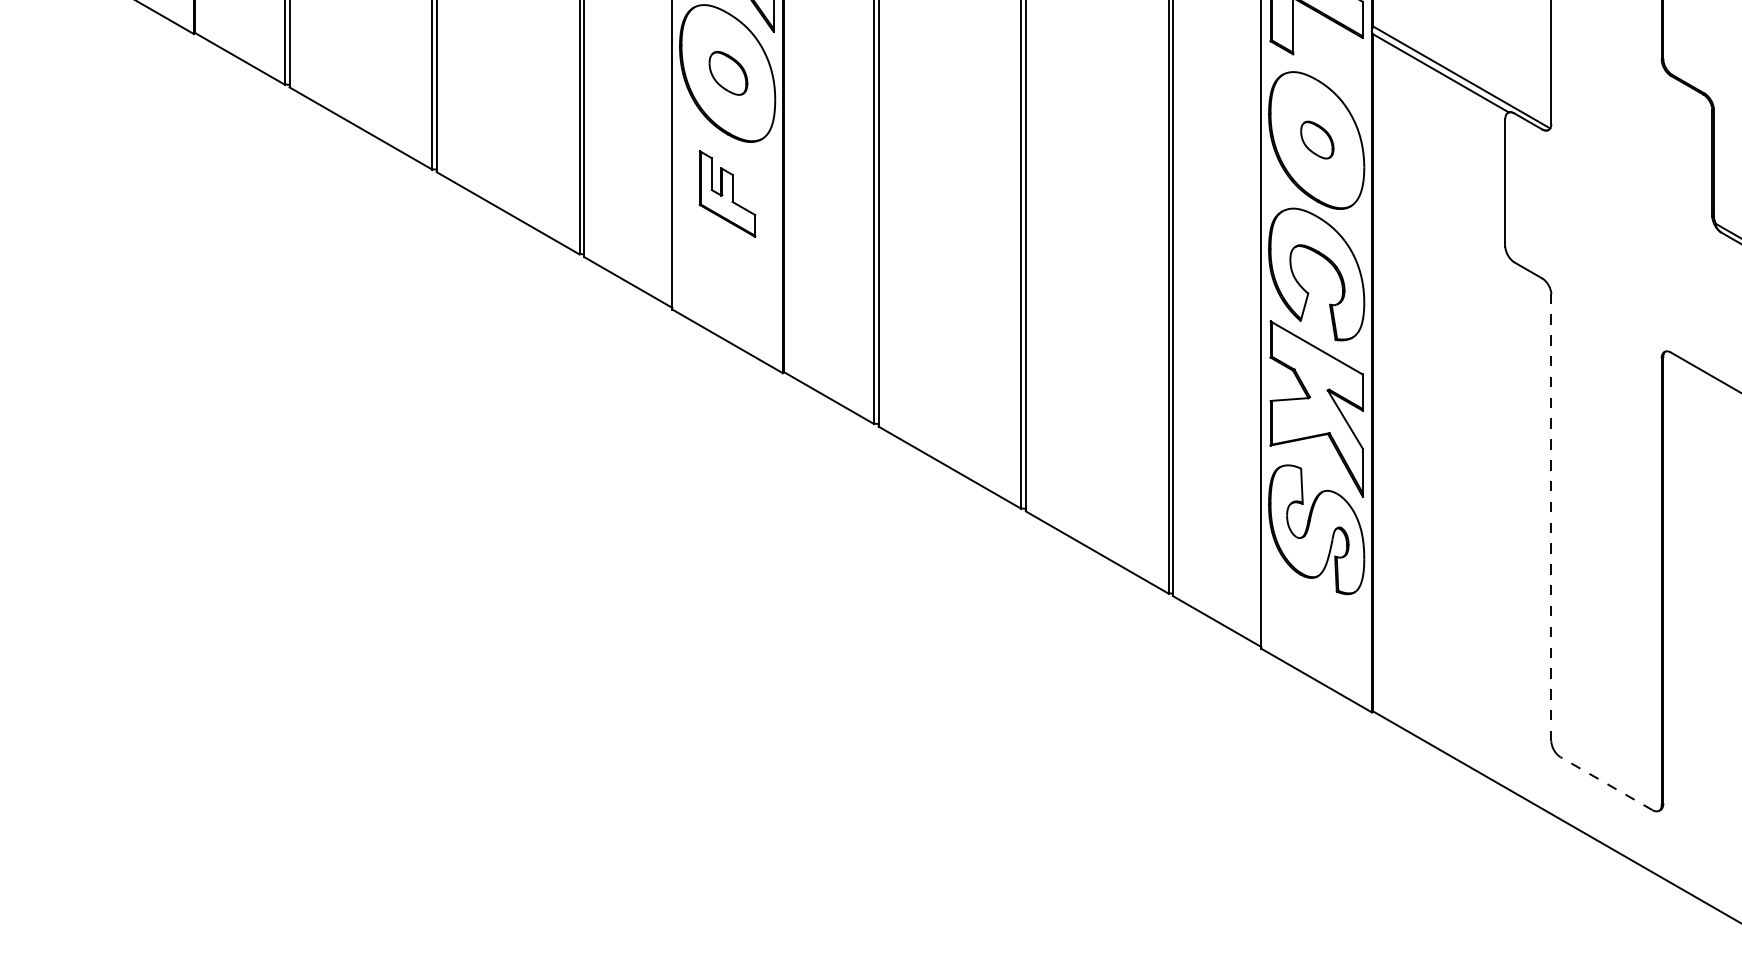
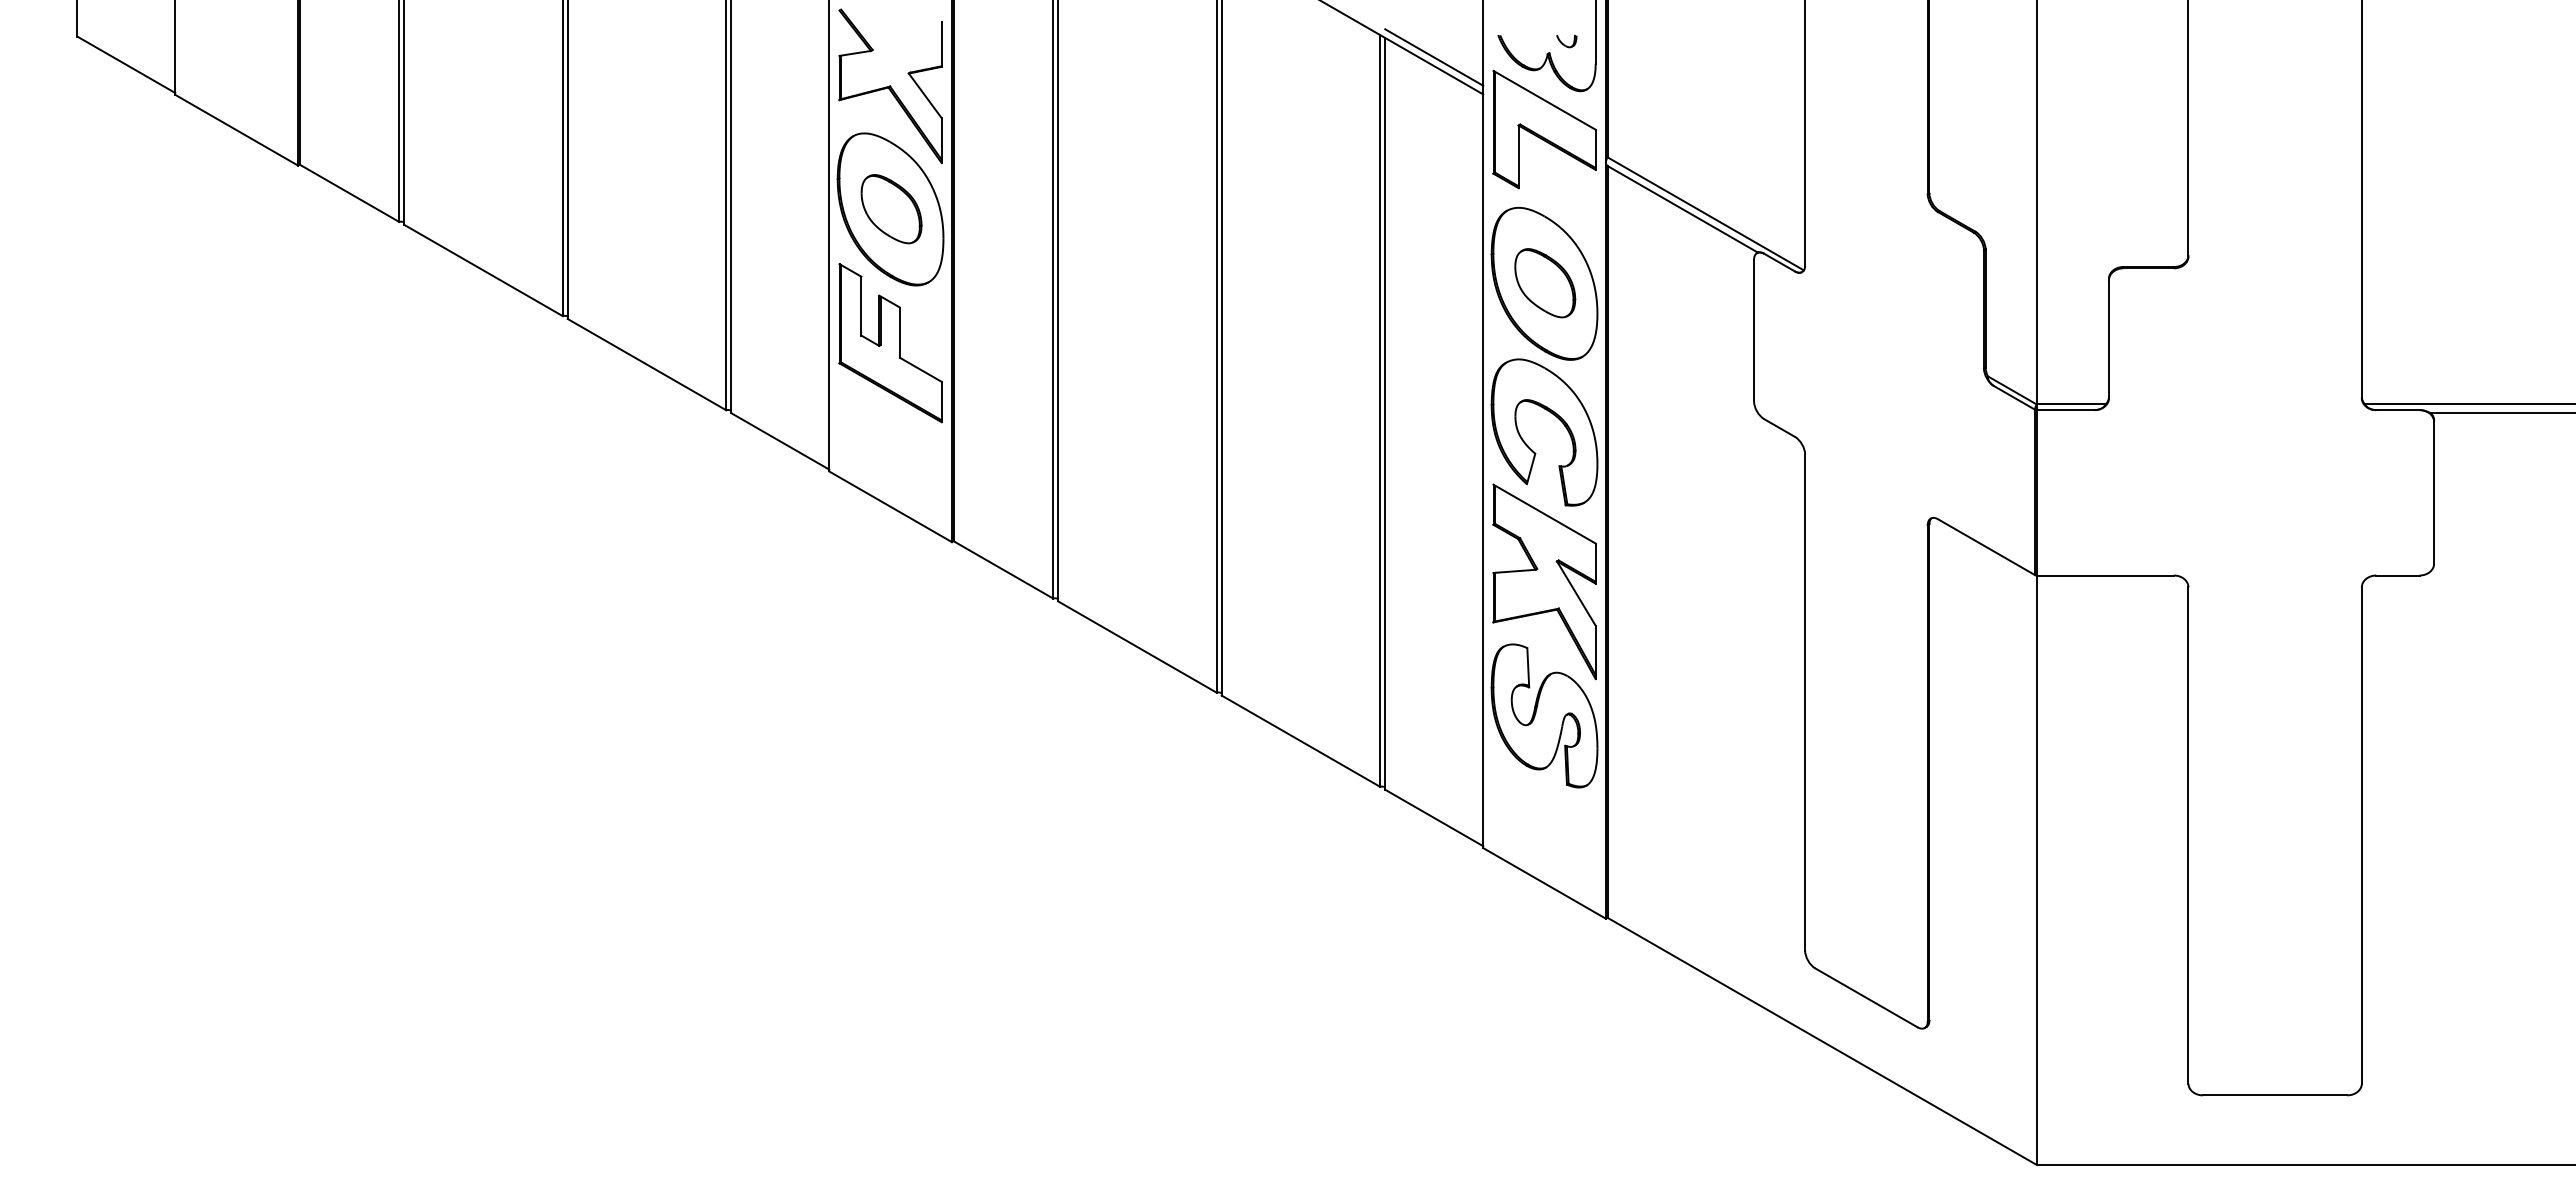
part: (728, 73) -> (891, 209), size x1.43
part: (1317, 140) -> (1545, 283), size x1.67
part: (727, 194) -> (890, 343), size x1.67
line: (1551, 517) -> (1805, 702), dashed -> solid
line: (1606, 783) -> (1866, 997), dashed -> solid

